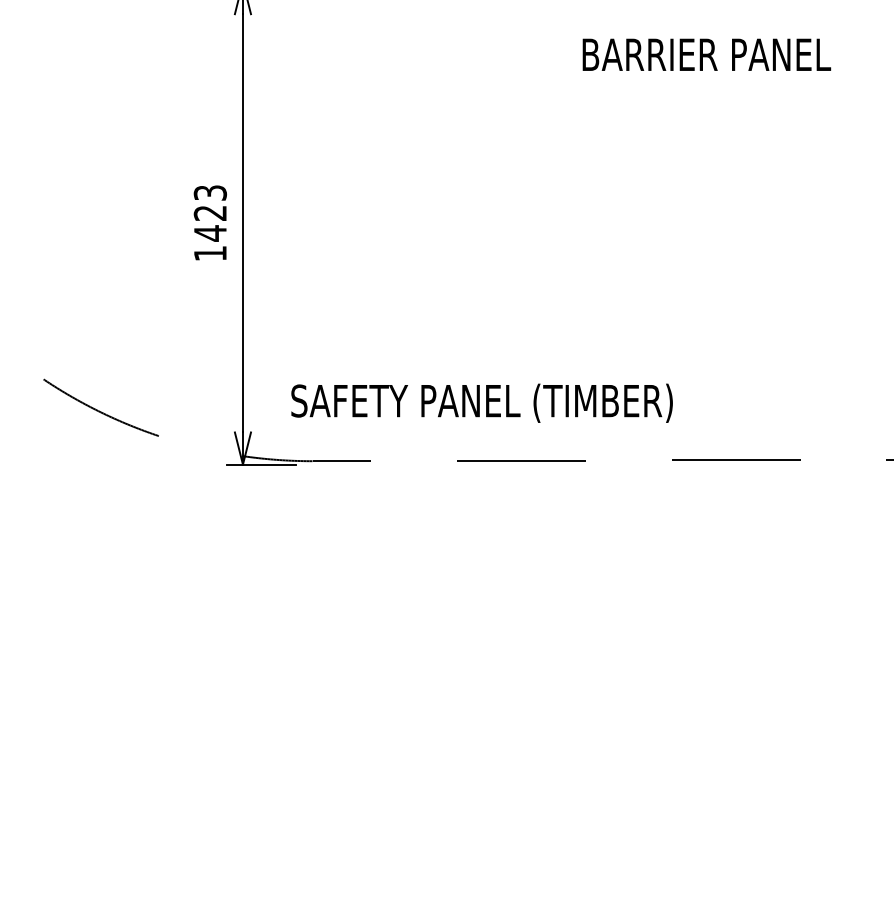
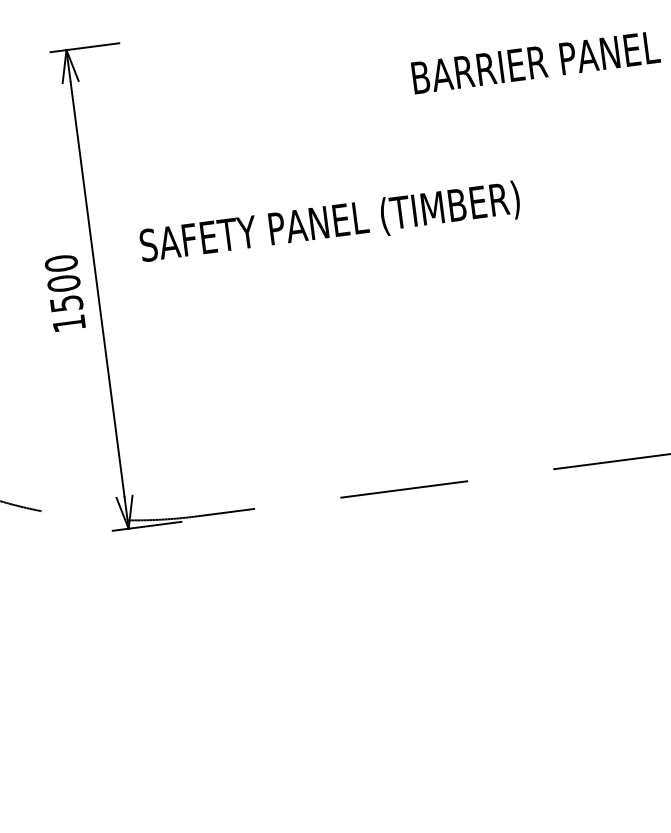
text: (210, 213) -> (64, 283), 1423 -> 1500
text: (481, 402) -> (329, 223), moved

